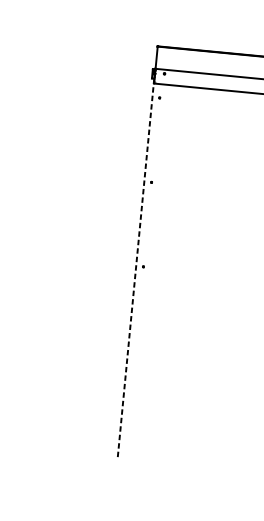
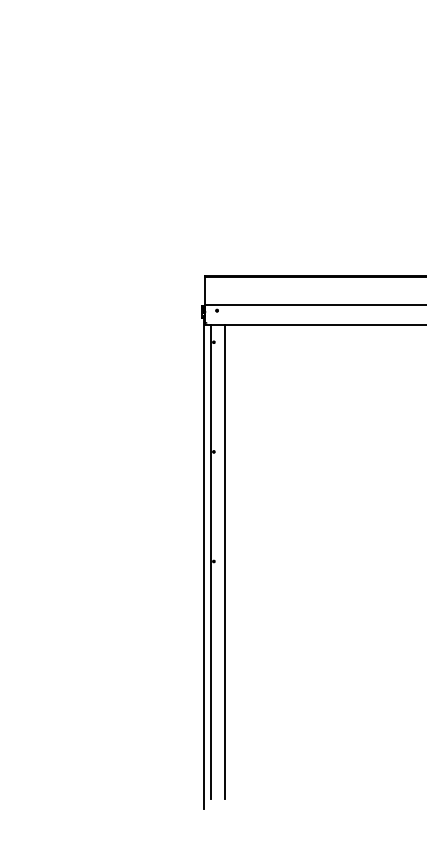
line: (136, 266) -> (204, 562), dashed -> solid
line: (140, 266) -> (210, 561), added
line: (152, 267) -> (225, 561), added

